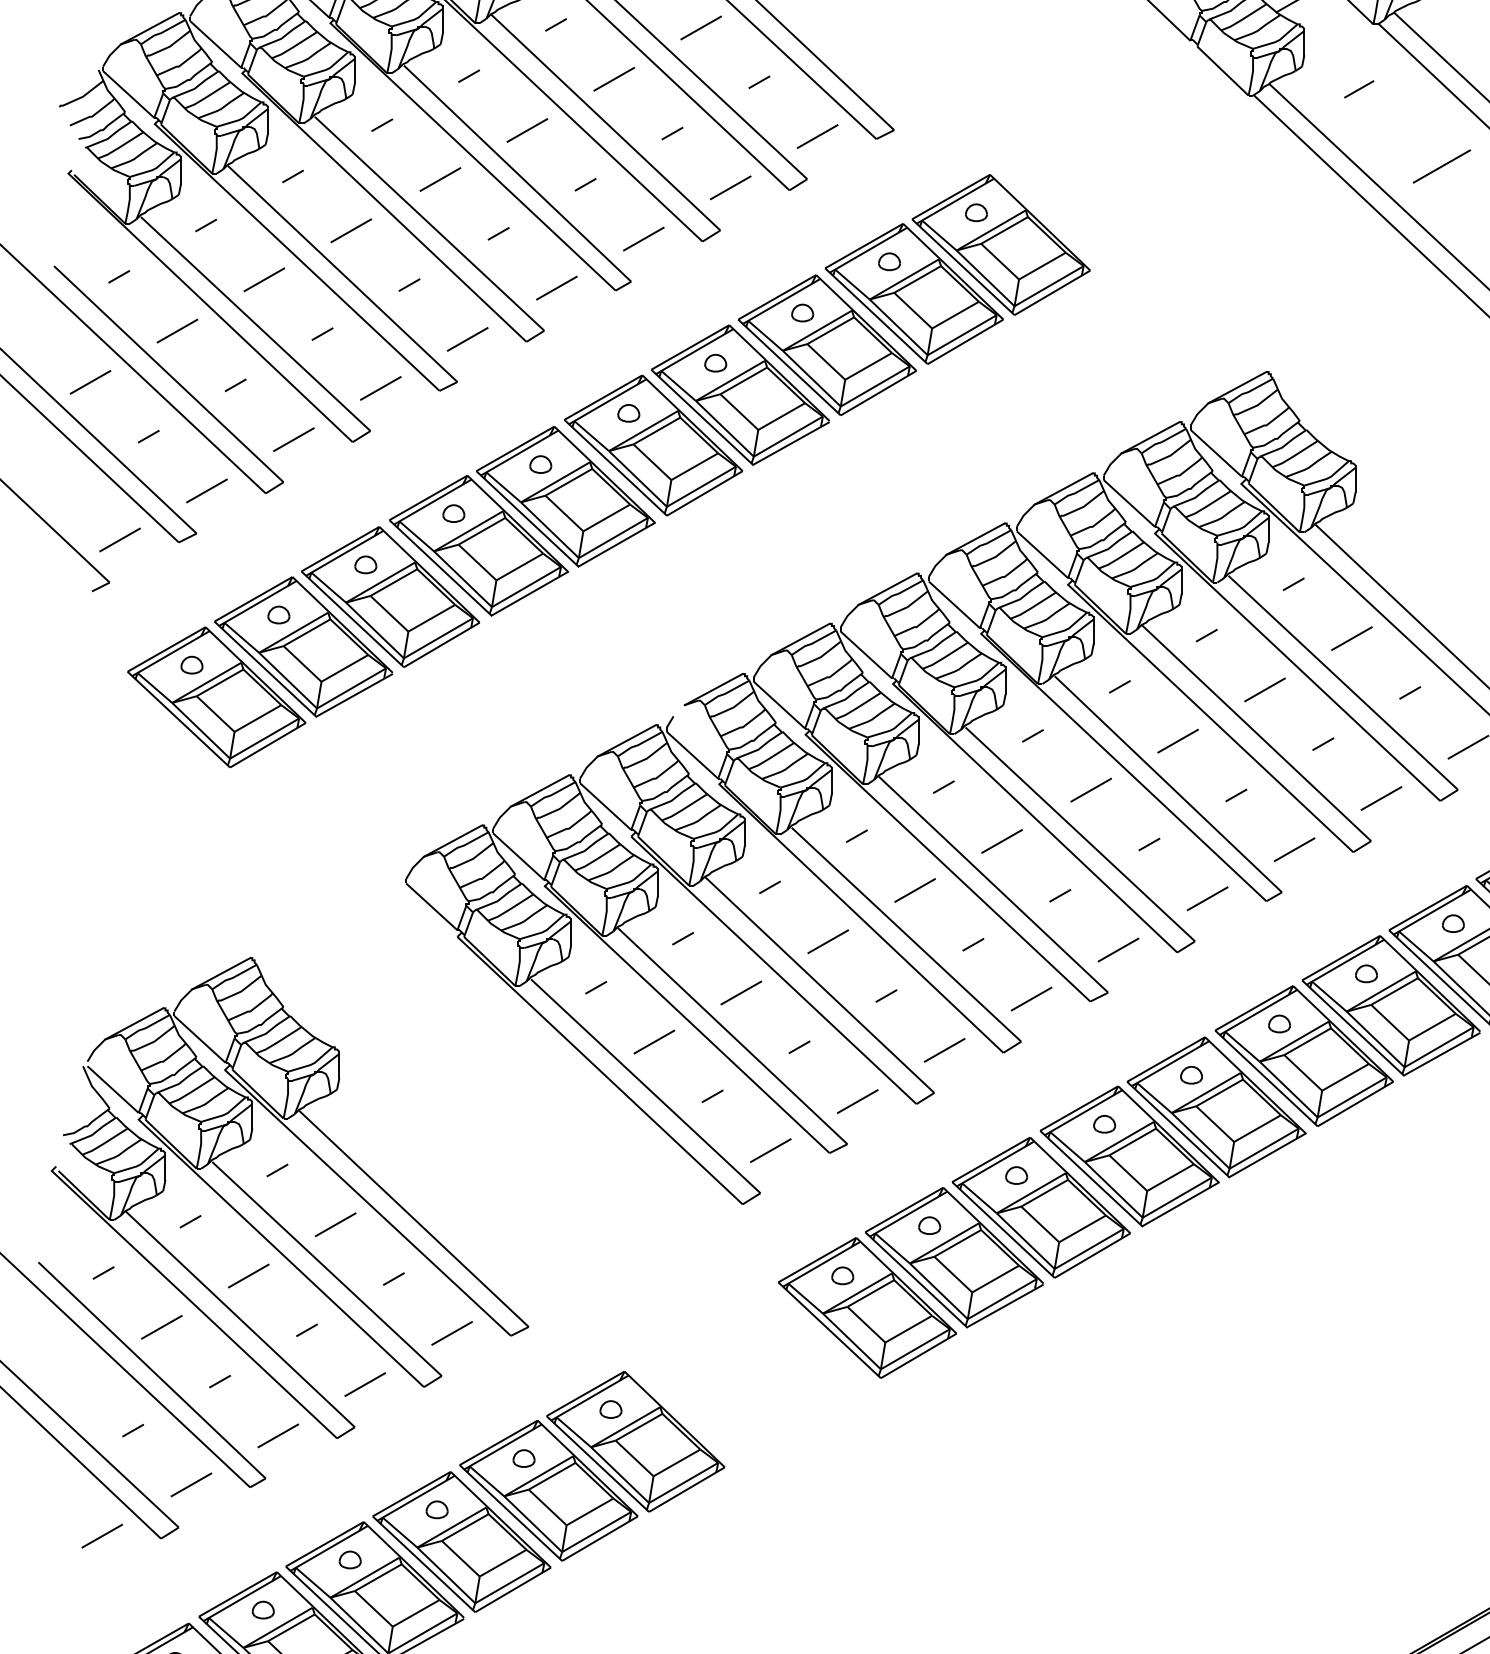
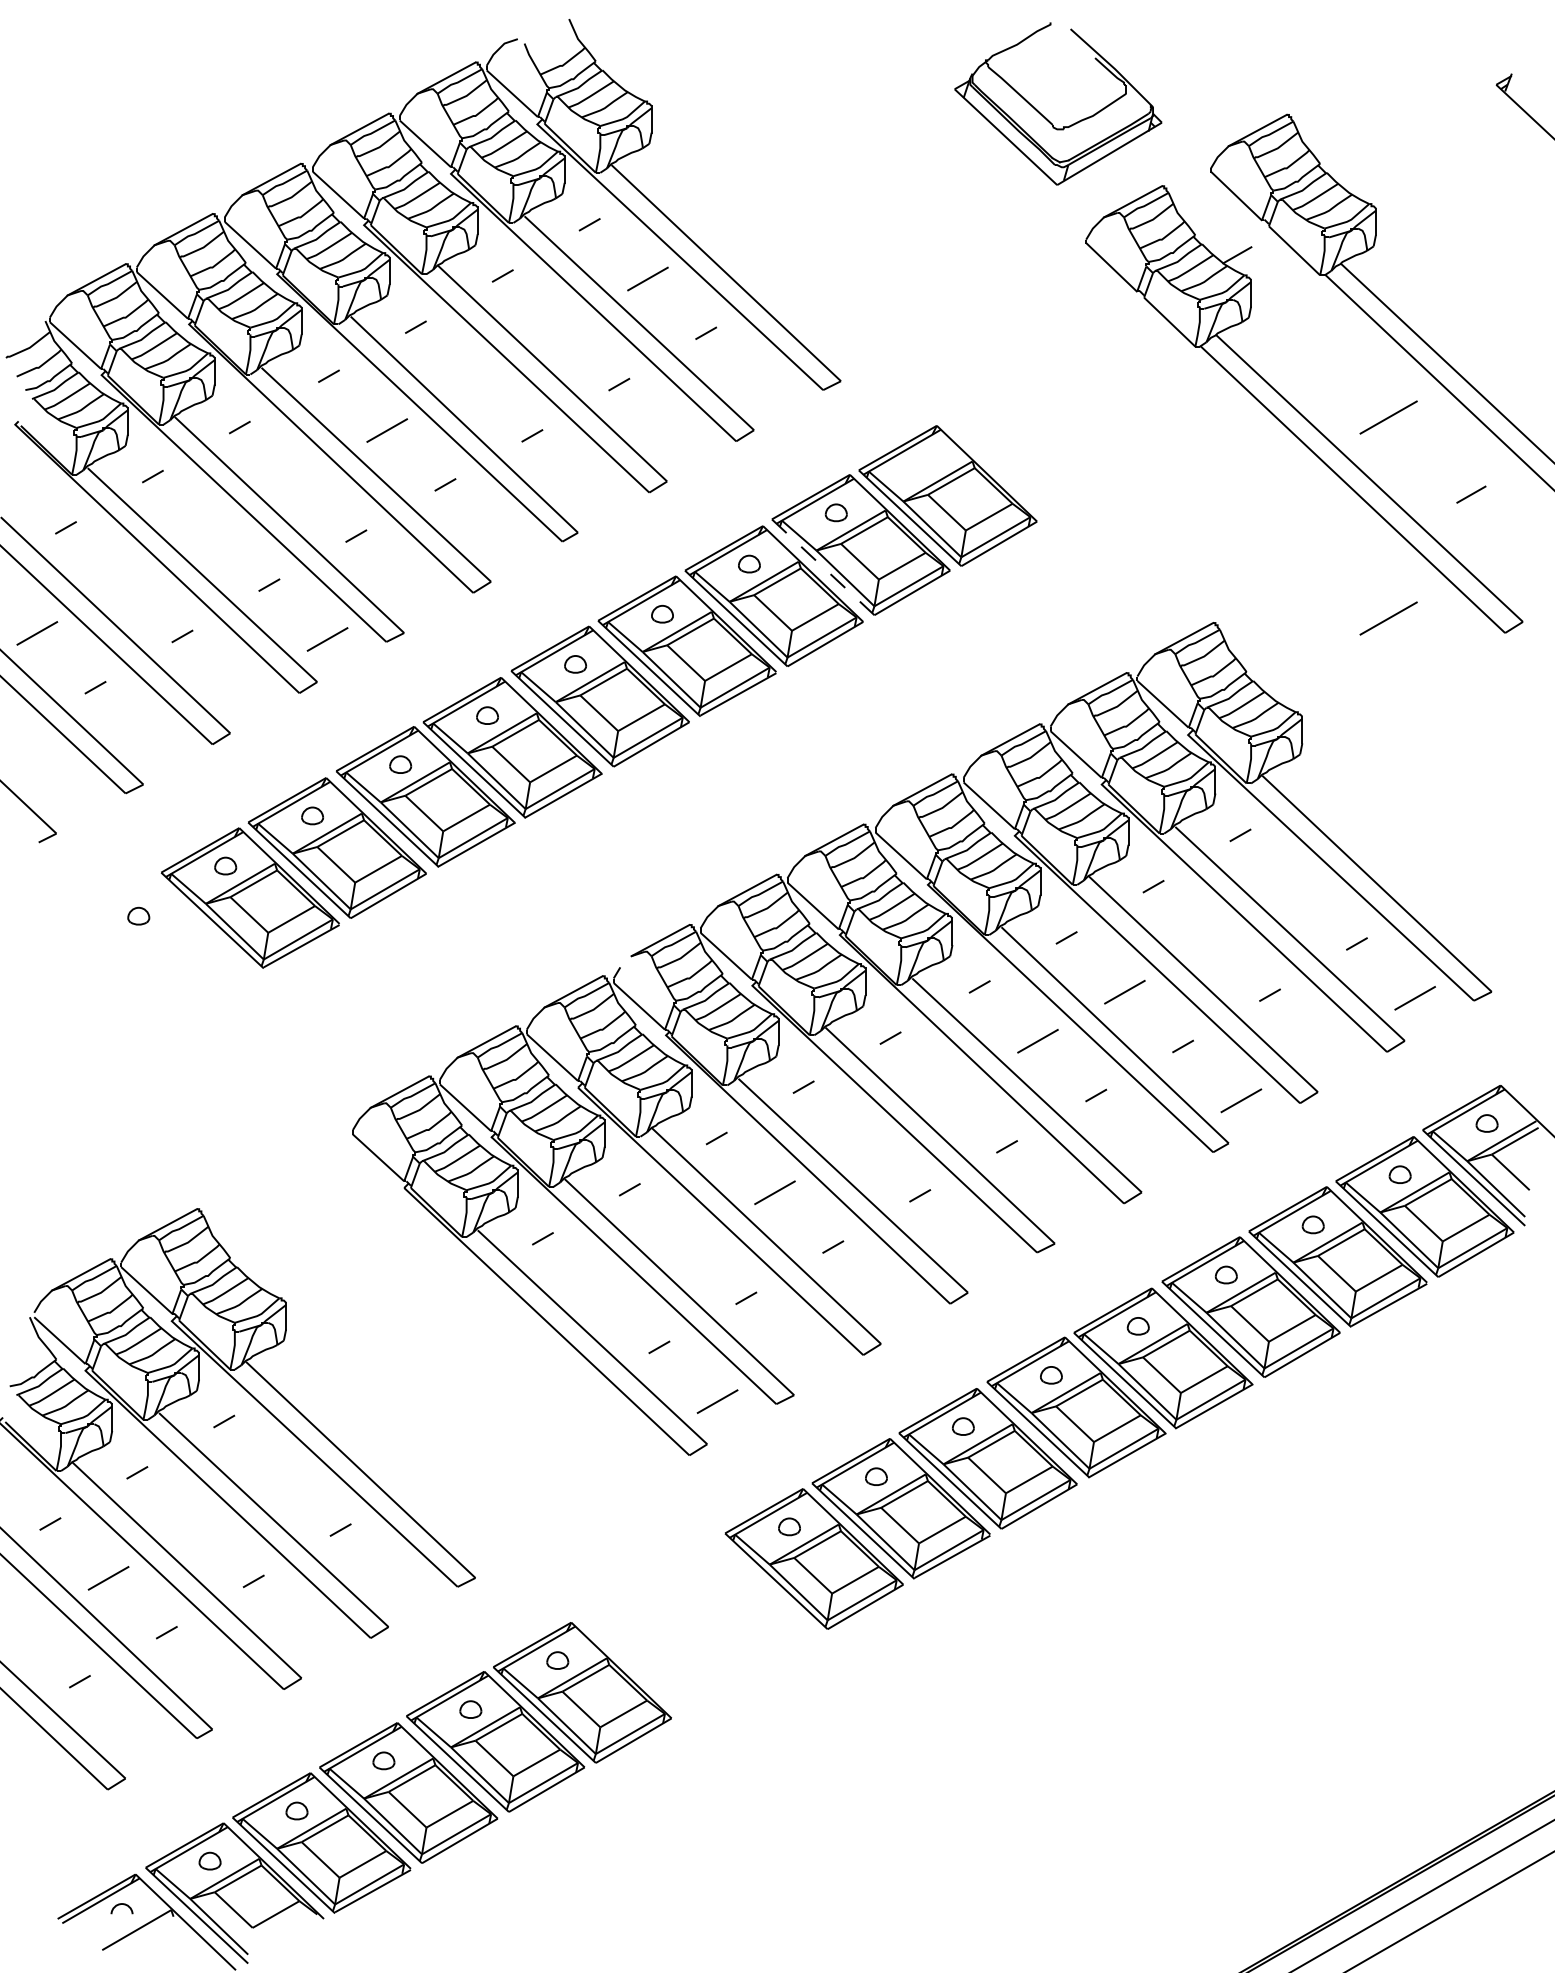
line: (613, 79) -> (560, 330), removed
line: (1358, 89) -> (1305, 340), removed
line: (526, 130) -> (473, 381), removed
line: (817, 136) -> (764, 387), removed
line: (730, 187) -> (677, 438), removed
part: (975, 212) -> (922, 463), removed
line: (350, 230) -> (297, 481), removed
line: (643, 238) -> (590, 489), removed
line: (263, 279) -> (210, 530), removed
line: (556, 287) -> (503, 538), removed
line: (876, 316) -> (823, 567), solid -> dashed
line: (177, 330) -> (124, 581), removed
line: (467, 339) -> (414, 590), removed
line: (1441, 367) -> (1388, 618), added
line: (293, 439) -> (240, 690), removed
line: (206, 490) -> (153, 741), removed
line: (119, 539) -> (66, 790), removed
line: (1351, 638) -> (1298, 889), removed
line: (1264, 689) -> (1211, 940), removed
part: (216, 697) -> (163, 948), removed
line: (1381, 798) -> (1328, 1049), removed
line: (1001, 841) -> (948, 1092), removed
line: (914, 890) -> (861, 1141), removed
line: (1207, 898) -> (1154, 1149), removed
line: (1118, 949) -> (1065, 1200), removed
line: (740, 992) -> (687, 1243), removed
line: (1031, 998) -> (978, 1249), removed
line: (653, 1041) -> (600, 1292), removed
line: (944, 1050) -> (891, 1301), removed
line: (857, 1101) -> (804, 1352), removed
line: (335, 1224) -> (282, 1475), removed
line: (248, 1275) -> (195, 1526), removed
line: (451, 1333) -> (398, 1584), removed
line: (364, 1384) -> (311, 1635), removed
line: (277, 1435) -> (224, 1686), removed
line: (190, 1484) -> (137, 1735), removed
line: (101, 1535) -> (48, 1786), removed

